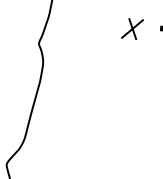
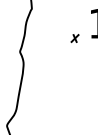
part: (131, 28) -> (74, 38), size x0.6

